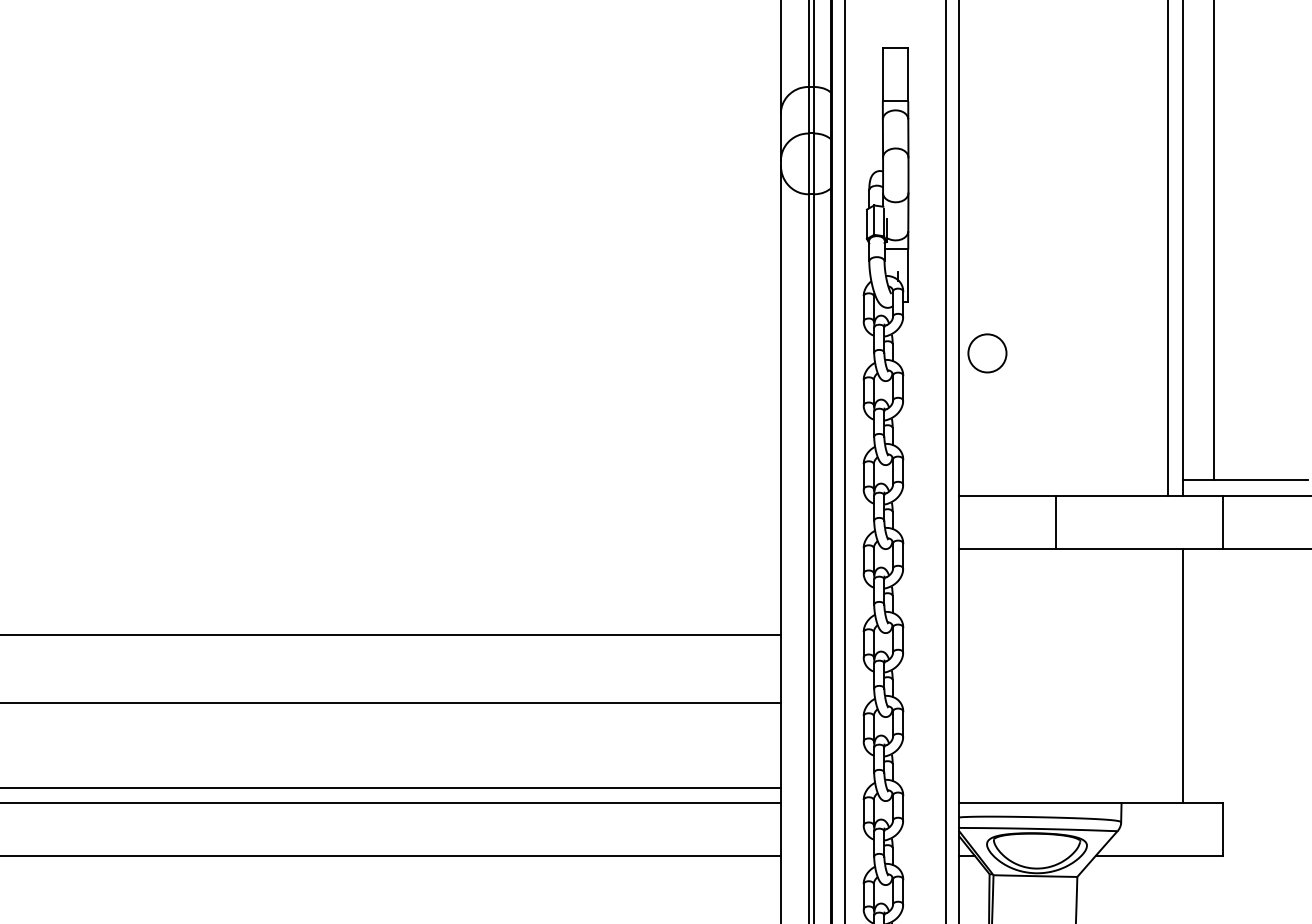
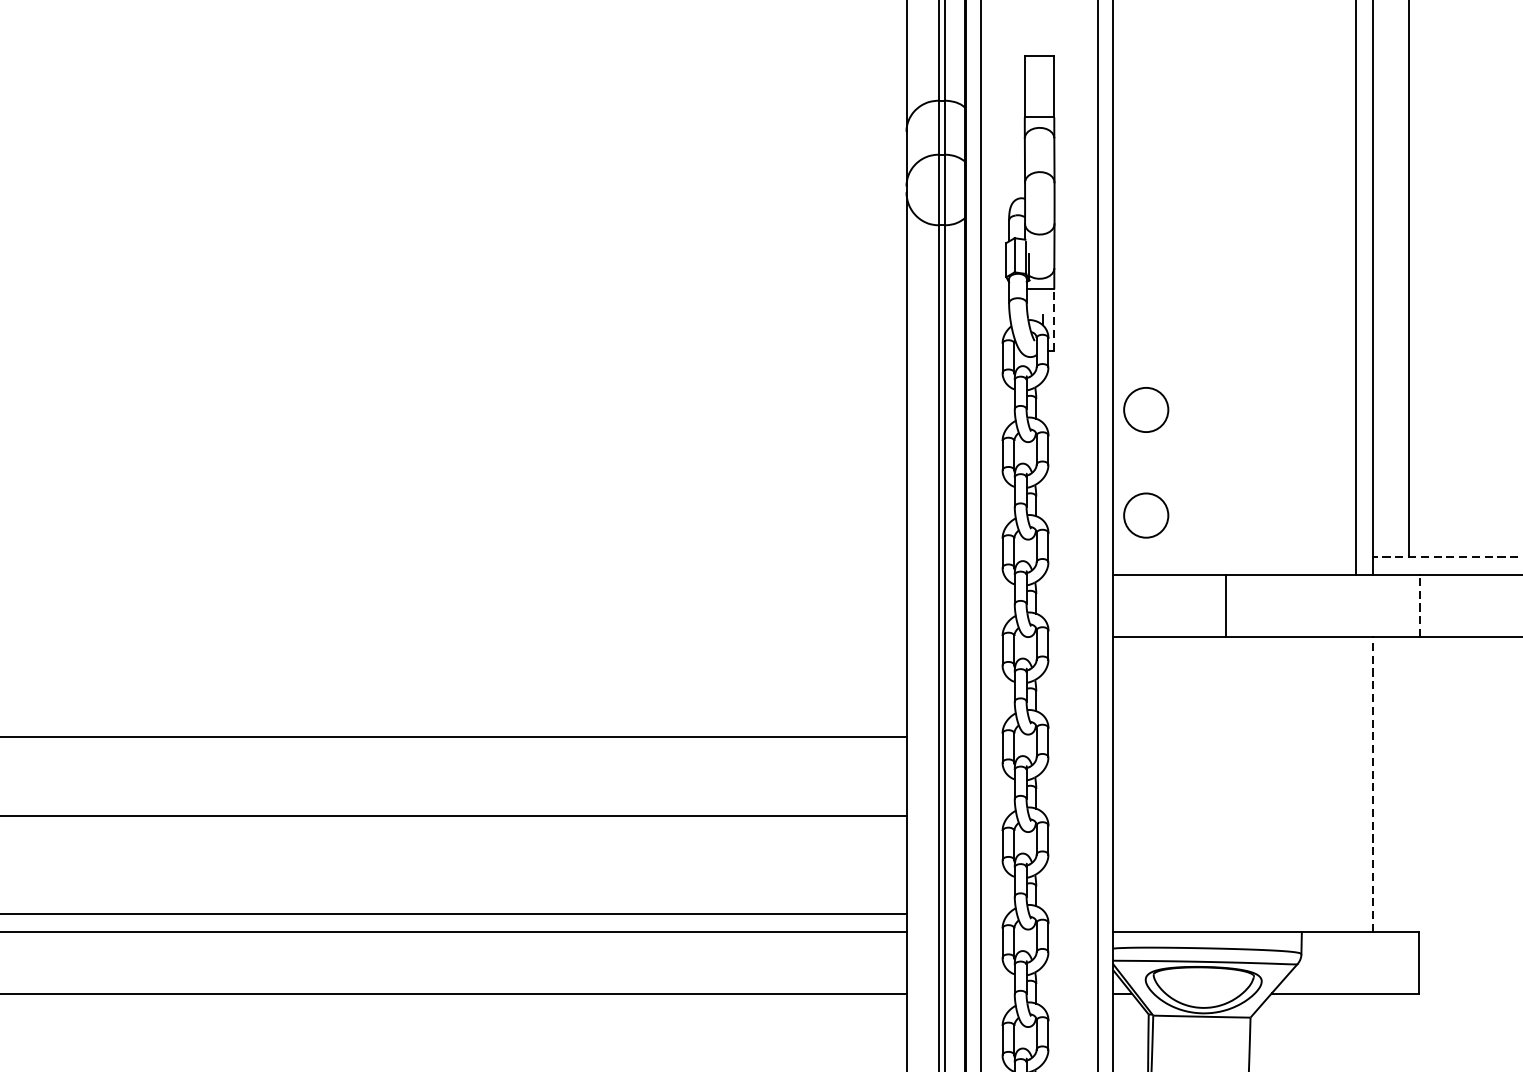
line: (908, 275) -> (1054, 319), solid -> dashed
circle: (987, 444) -> (1146, 515), added
line: (1245, 480) -> (1445, 557), solid -> dashed
line: (1223, 522) -> (1420, 606), solid -> dashed
line: (1183, 675) -> (1373, 783), solid -> dashed

